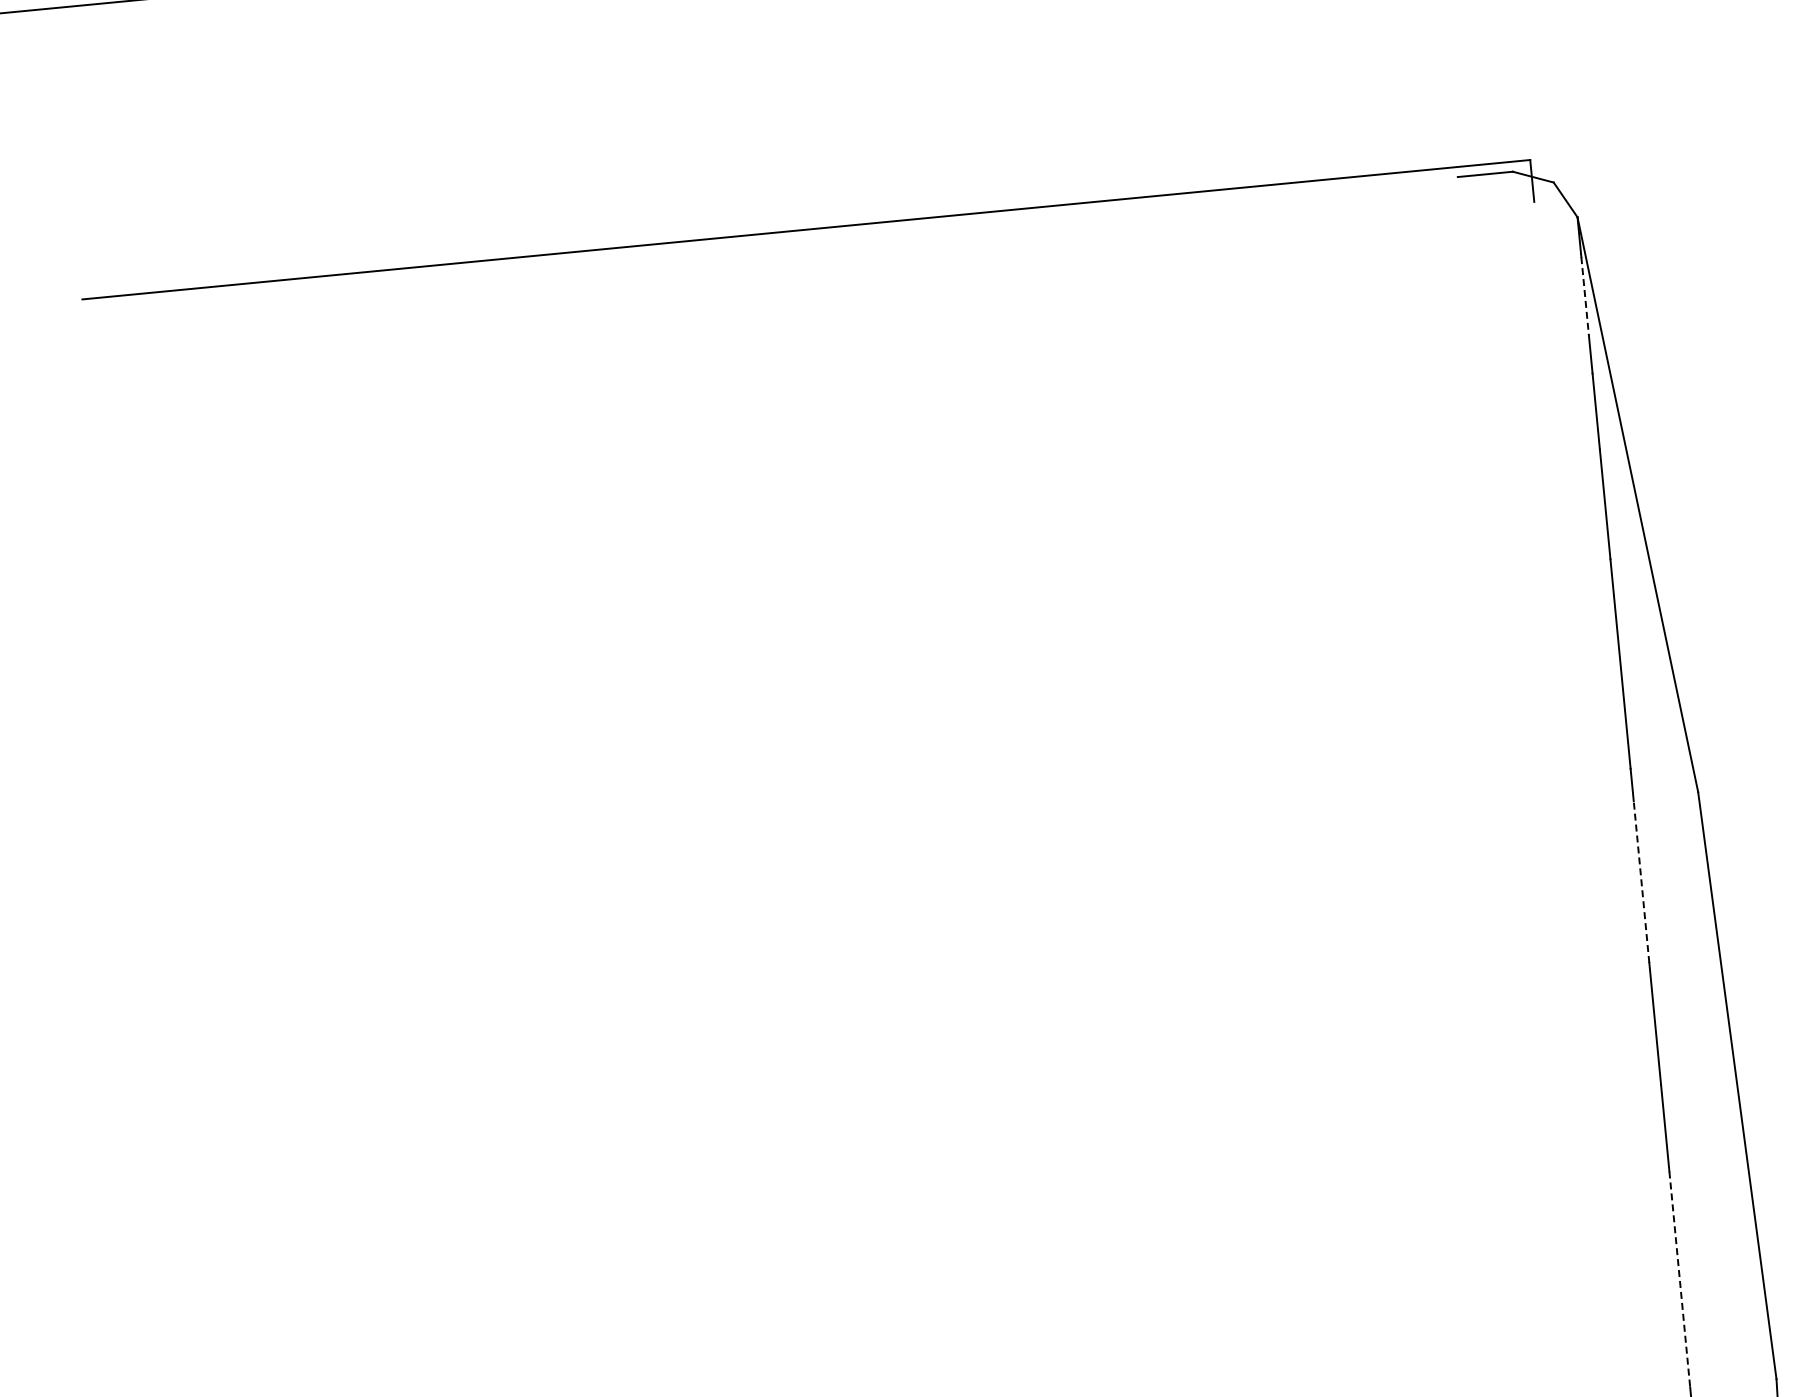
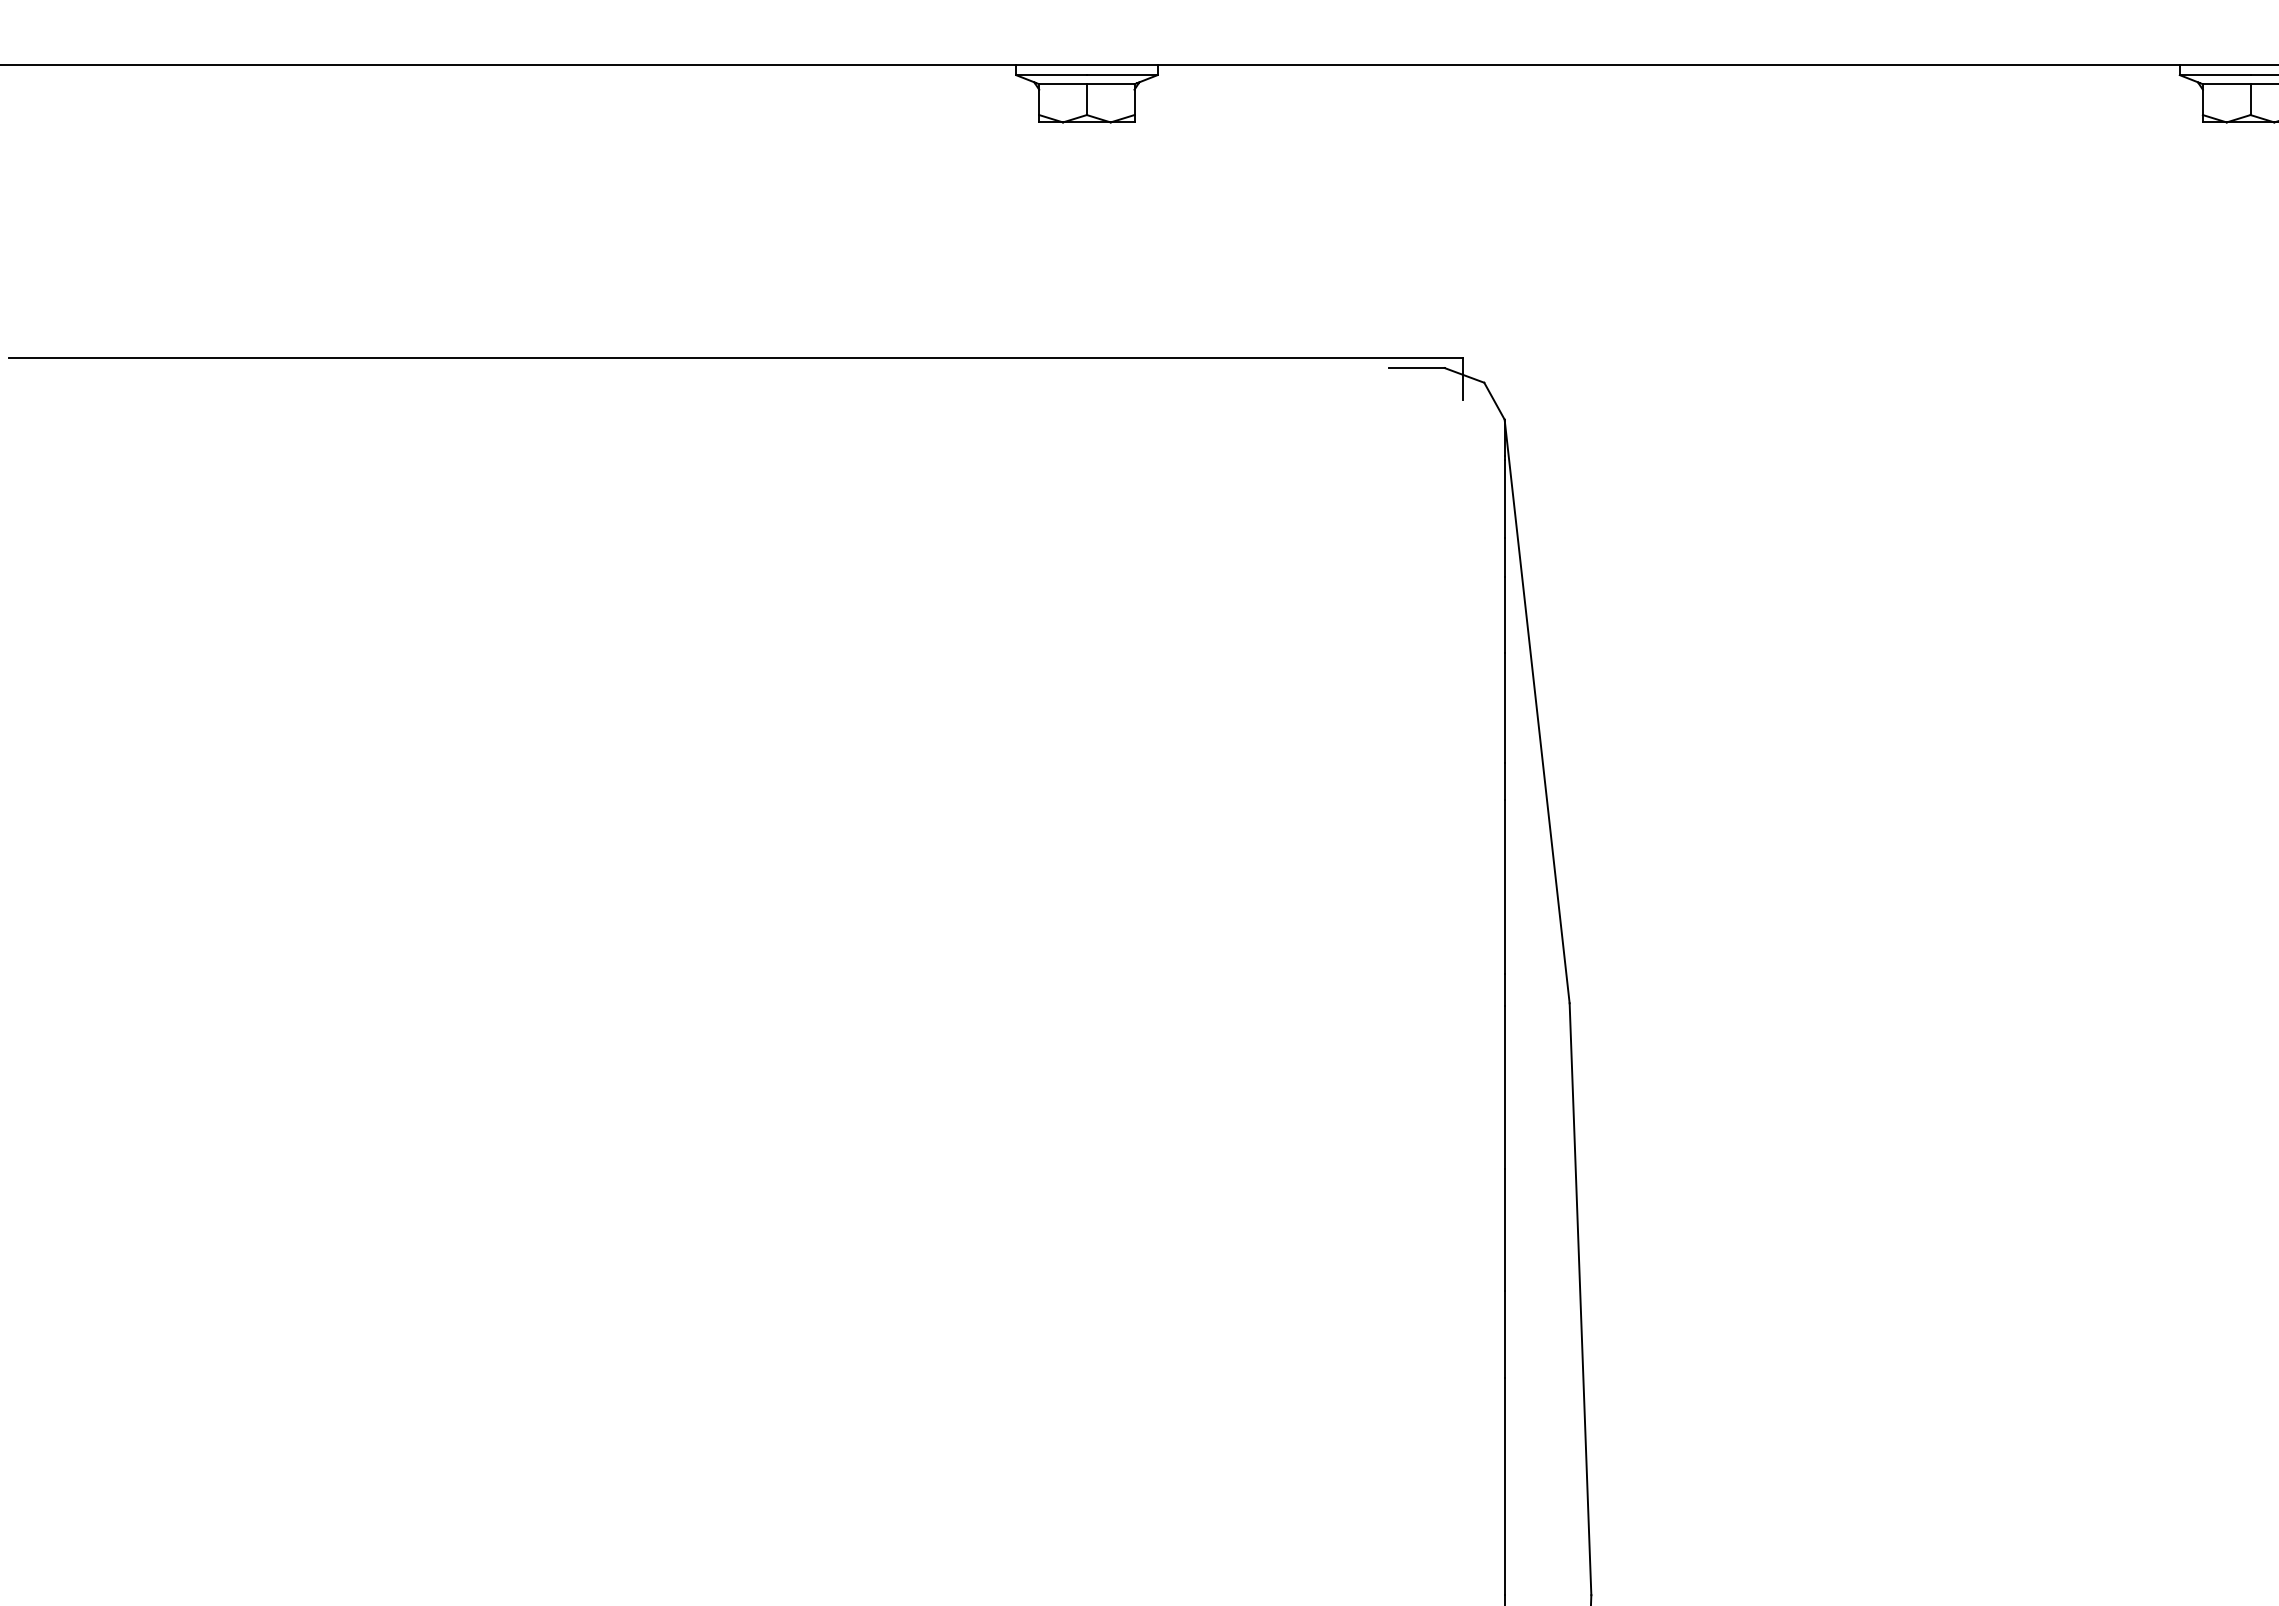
line: (1585, 296) -> (1504, 499), dashed -> solid
line: (1641, 881) -> (1504, 1086), dashed -> solid
line: (1679, 1280) -> (1504, 1487), dashed -> solid

